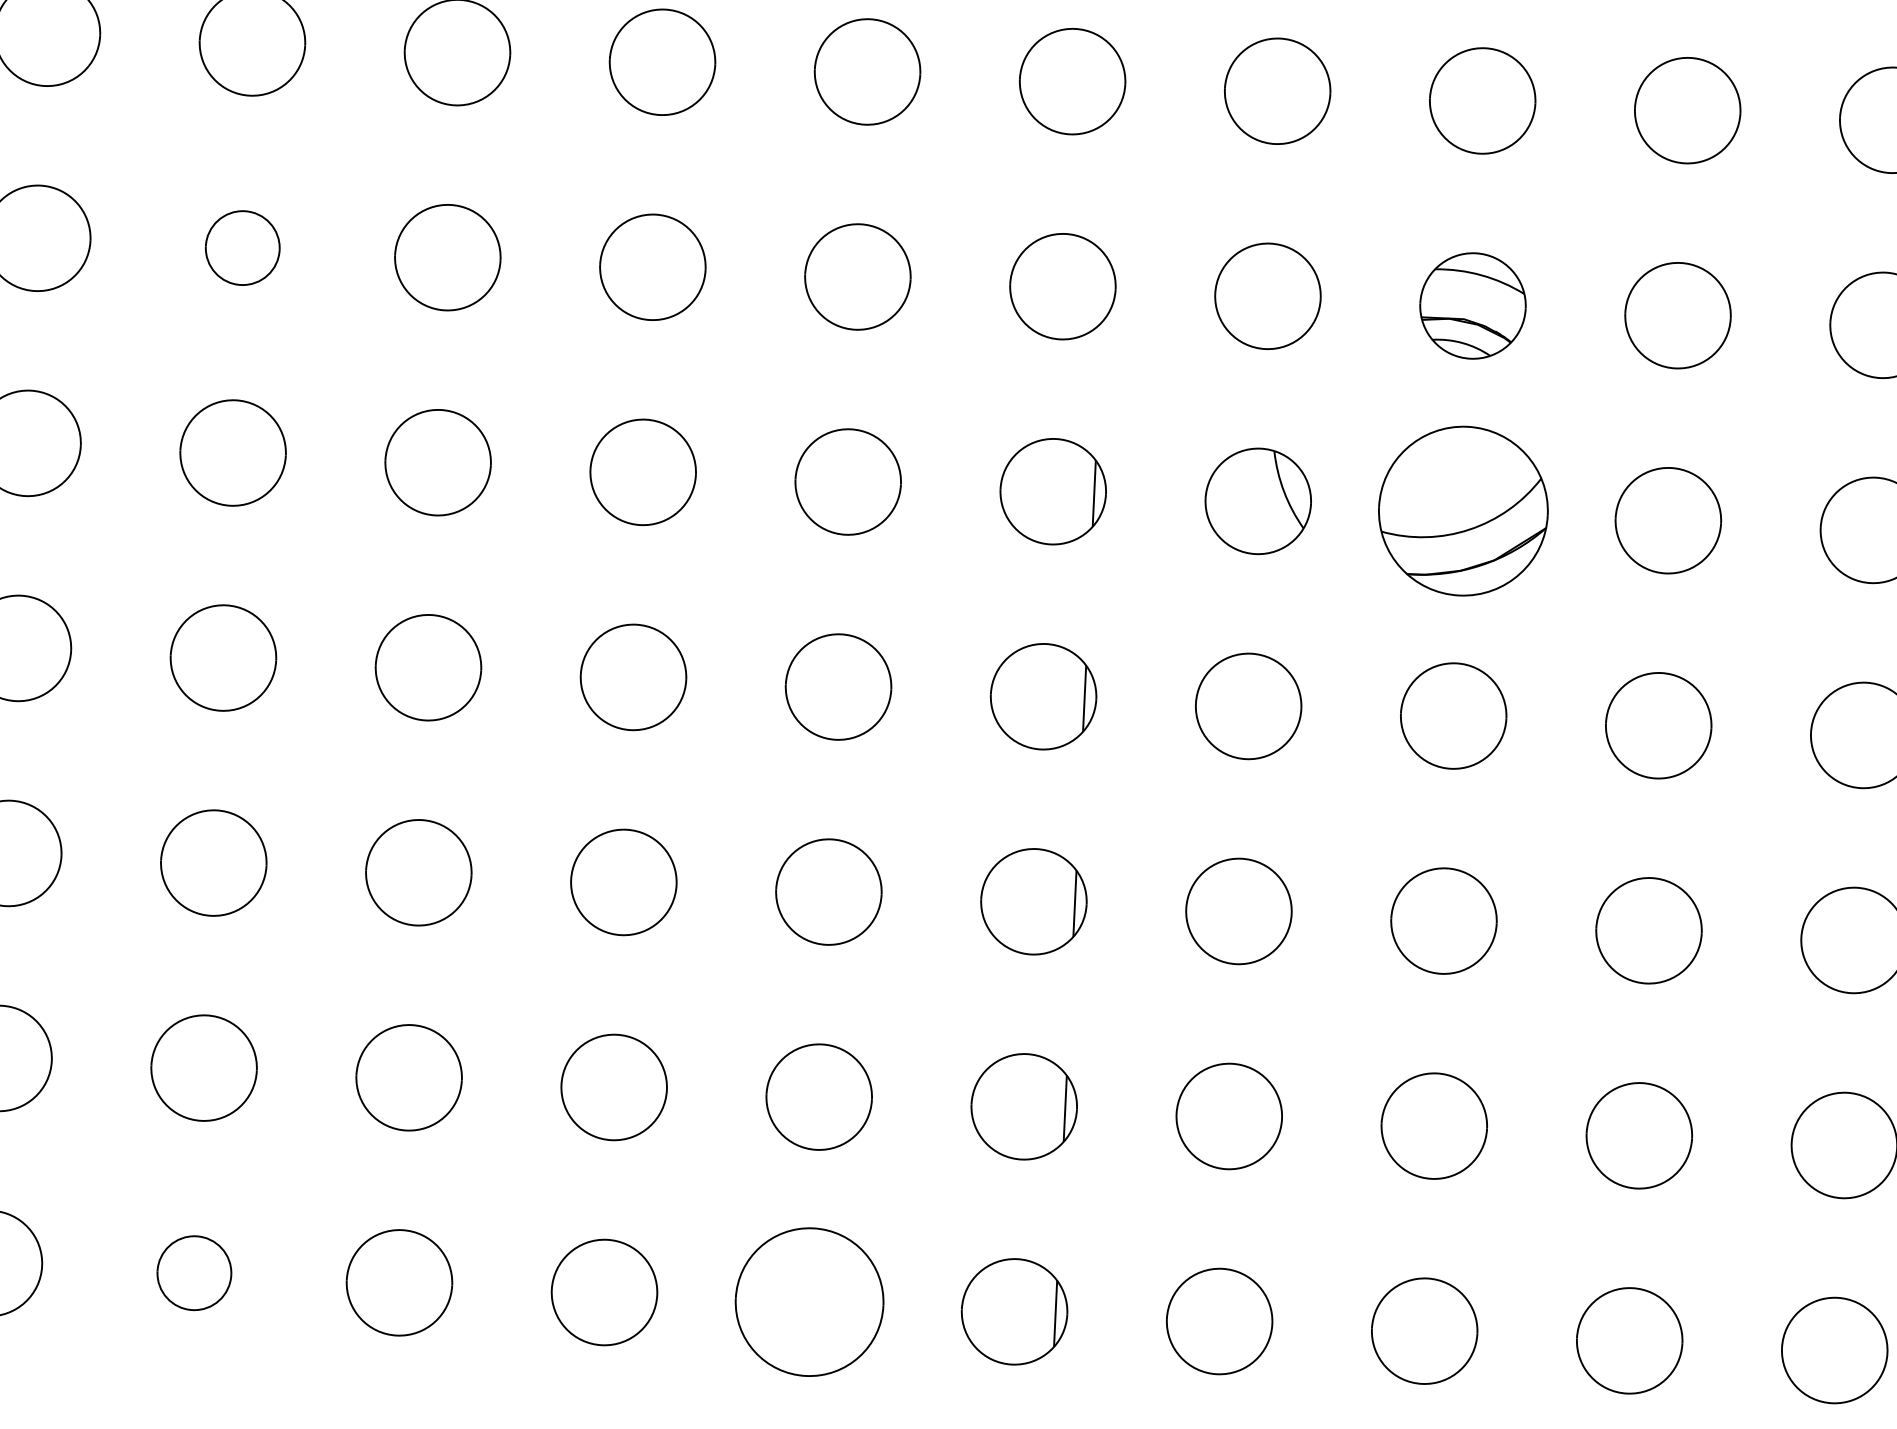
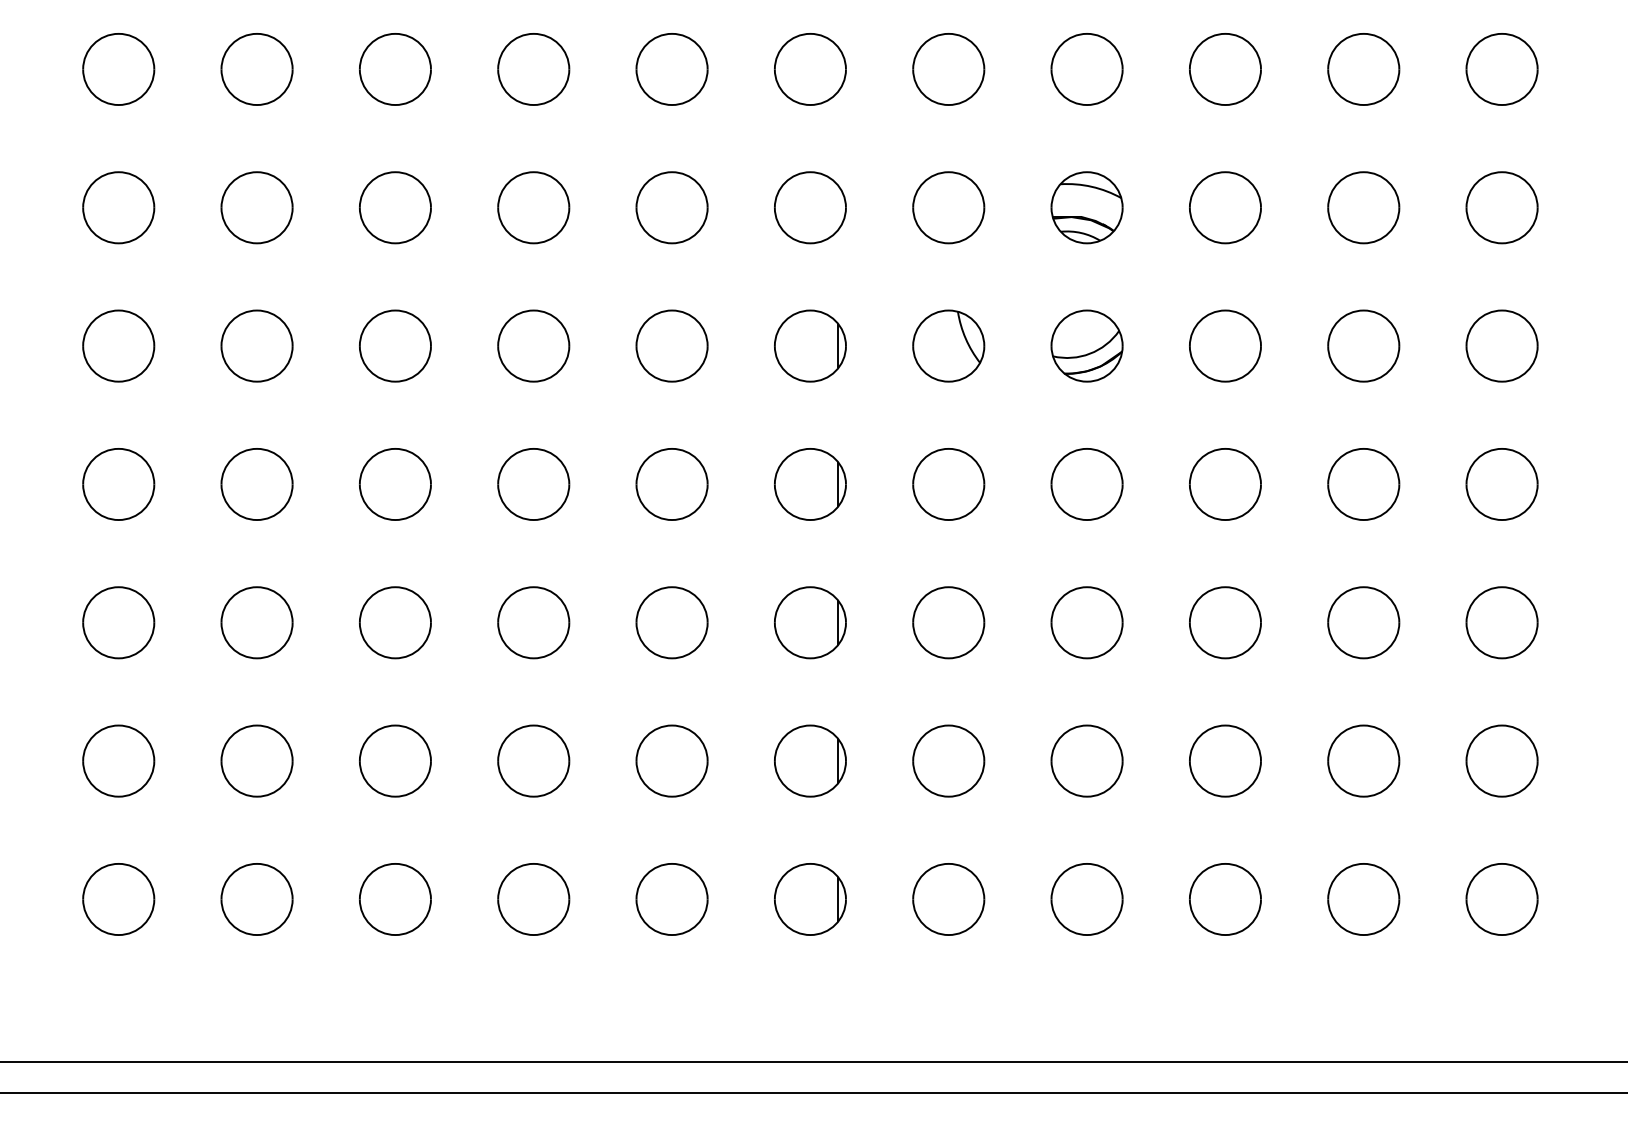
part: (241, 247) -> (256, 207), size x1.43
part: (1462, 510) -> (1086, 345), size x0.62
part: (193, 1273) -> (256, 899), size x1.43
part: (808, 1302) -> (671, 899), size x0.71

